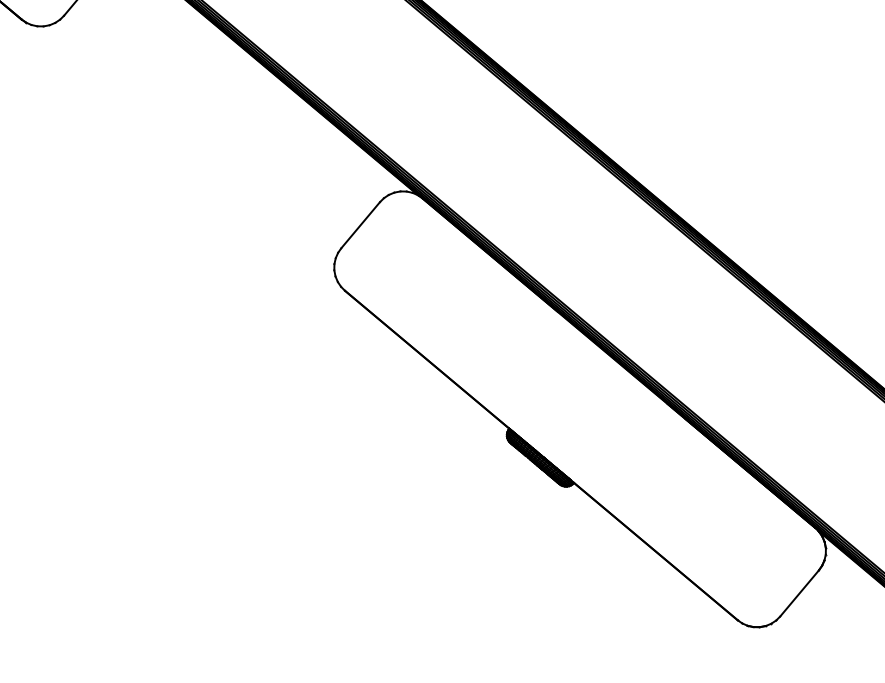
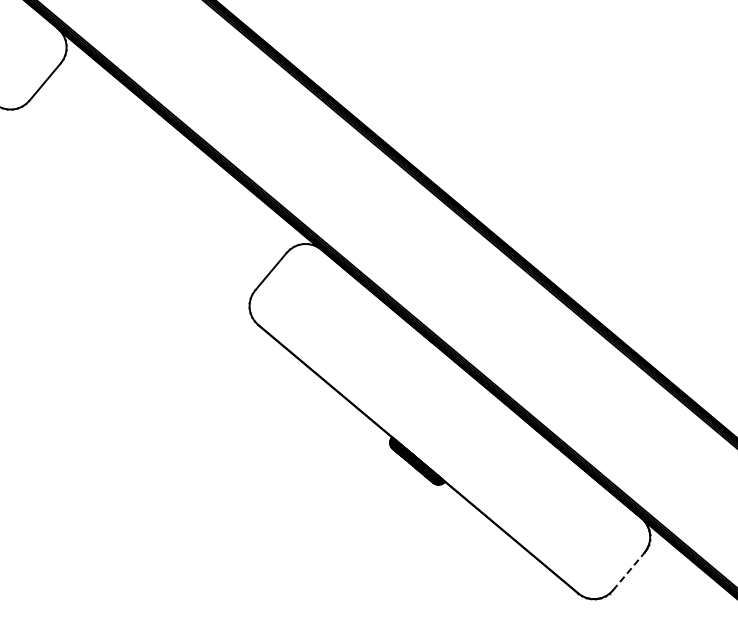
line: (799, 593) -> (628, 571), solid -> dashed

